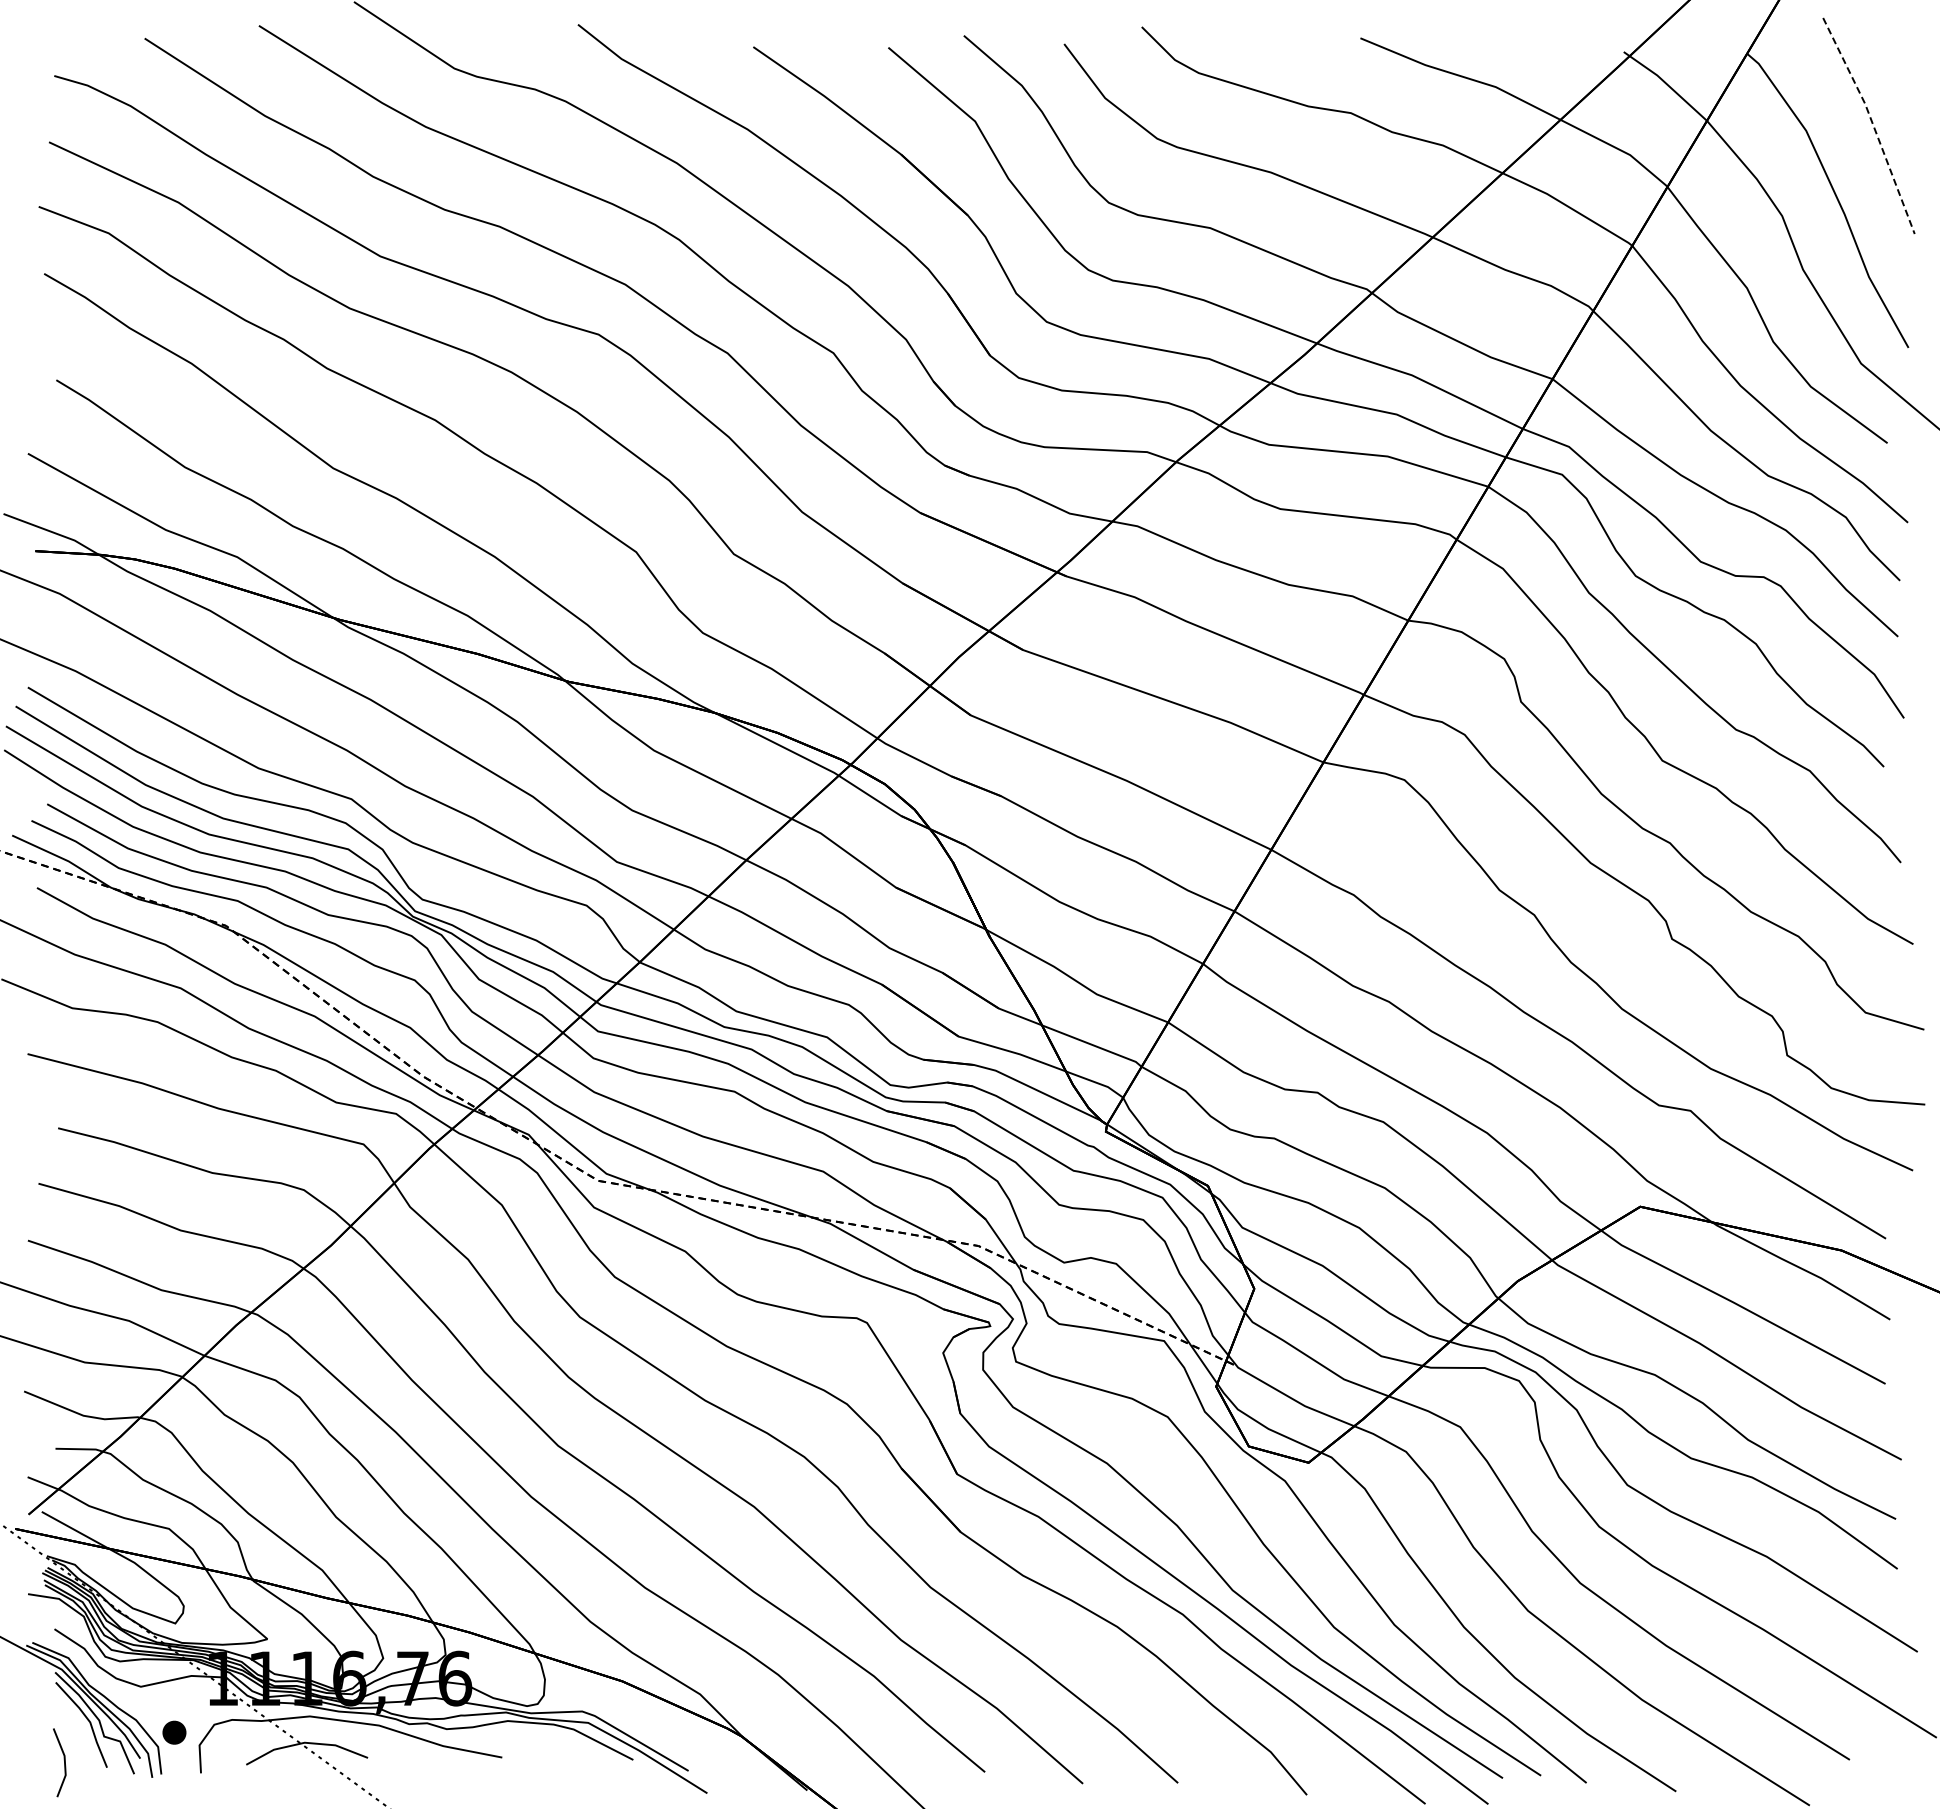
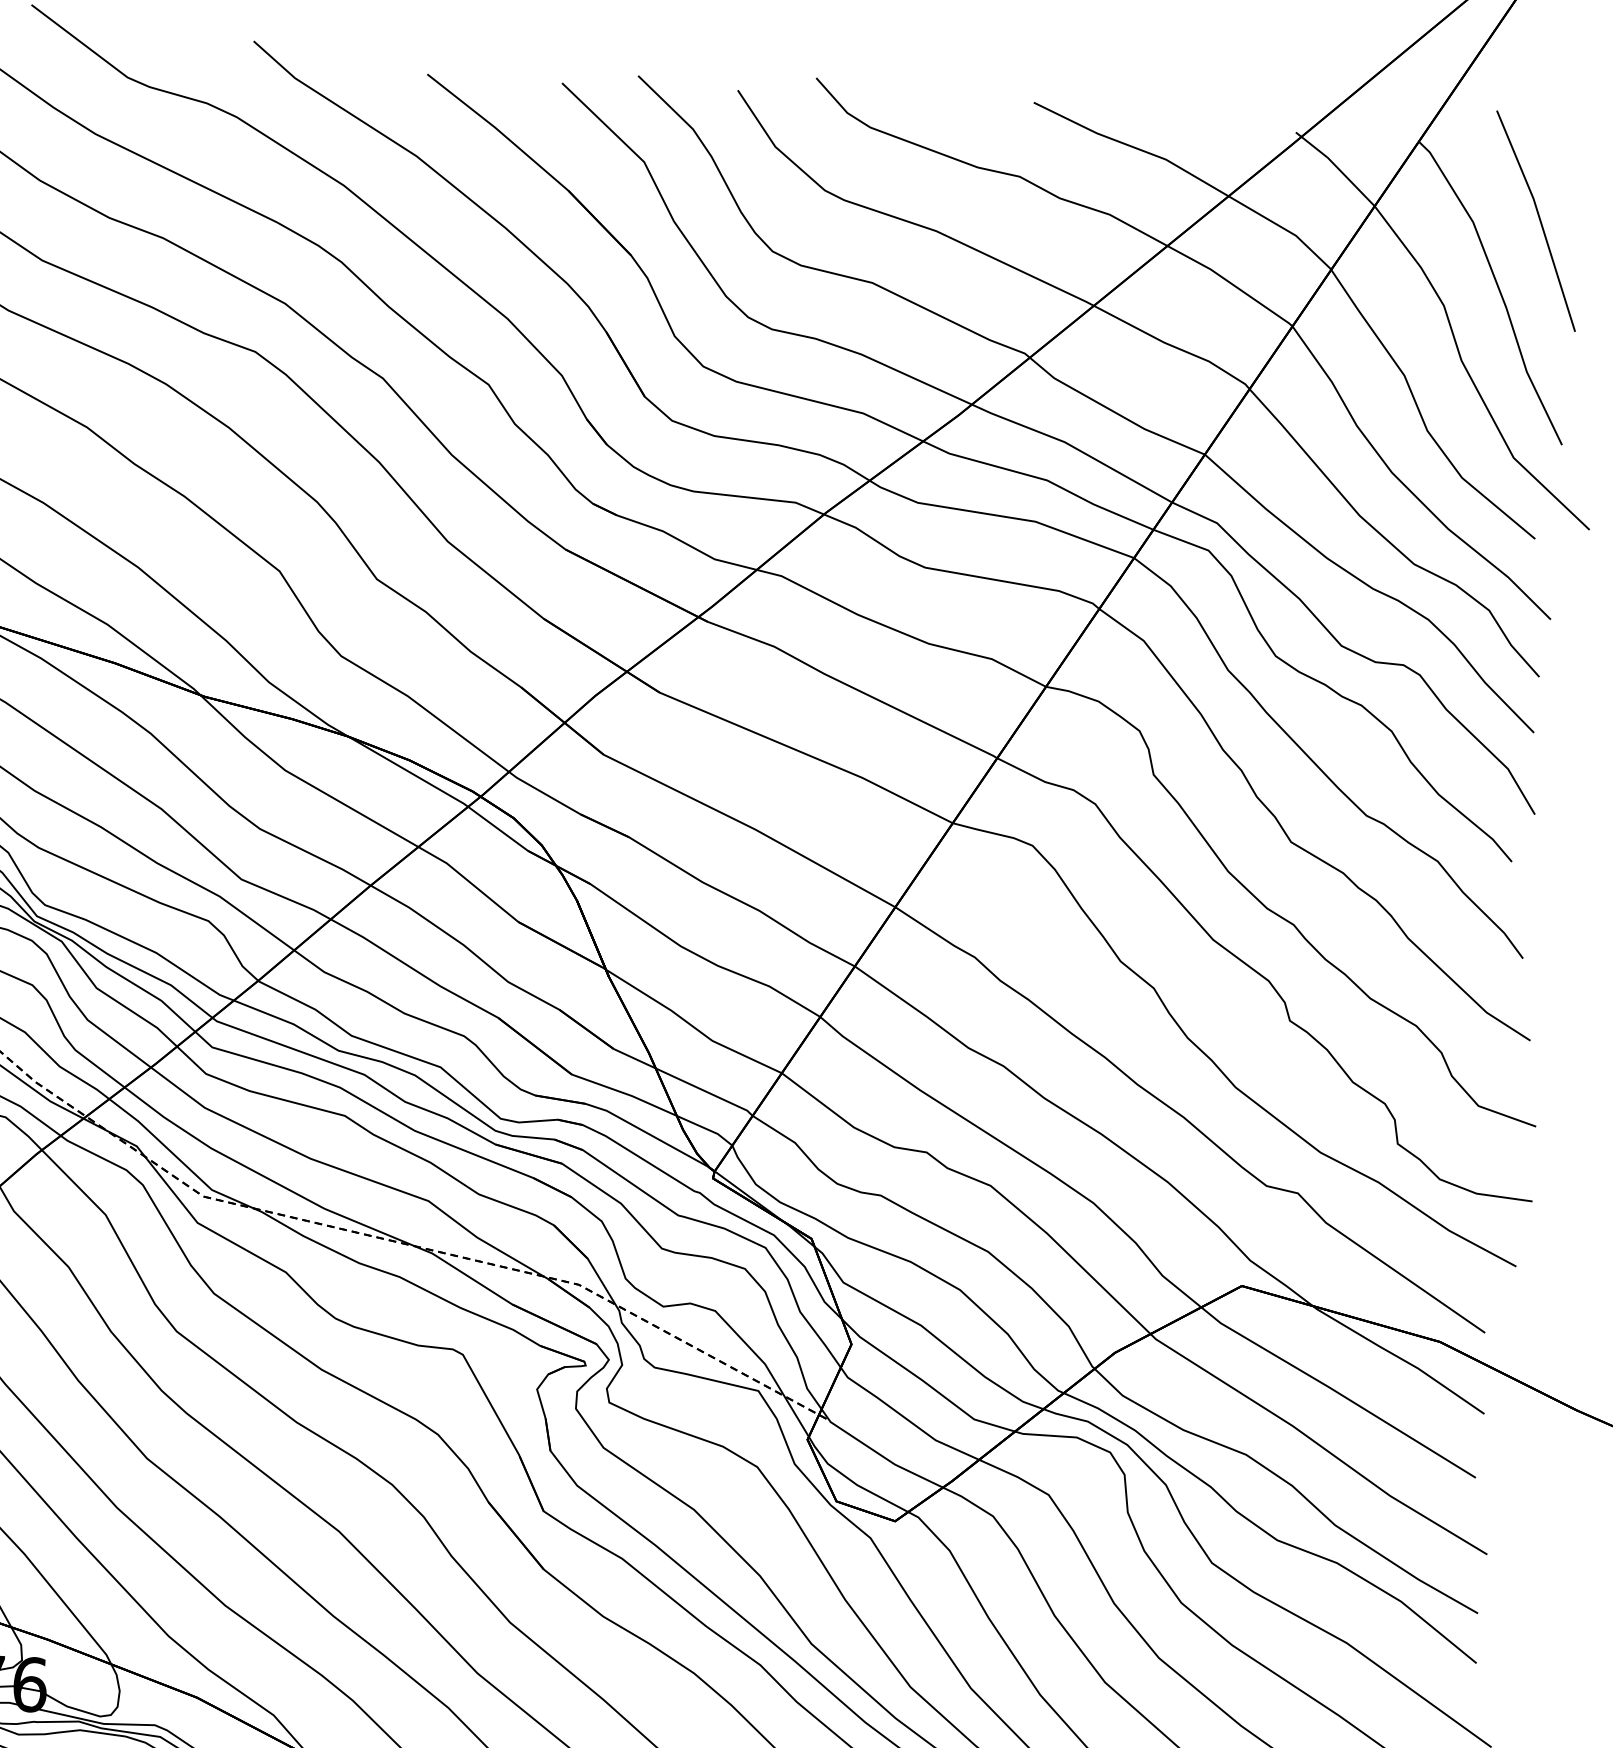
line: (1872, 124) -> (1539, 219), dashed -> solid

